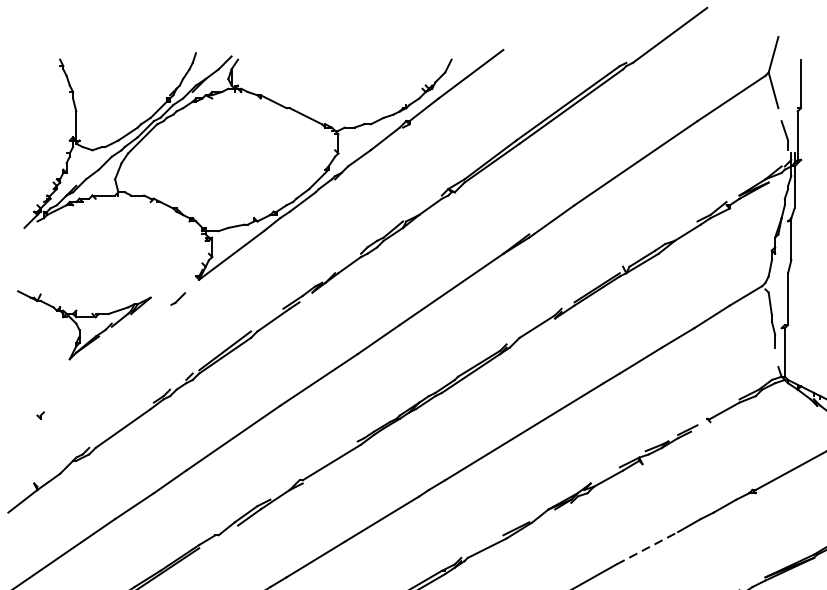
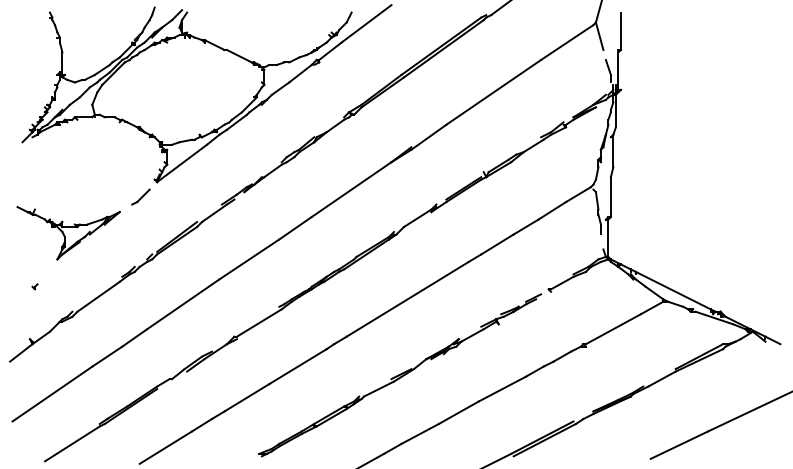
part: (177, 298) -> (140, 196), size x1.67
part: (84, 325) -> (68, 233), moved
line: (647, 548) -> (502, 389), dashed -> solid

